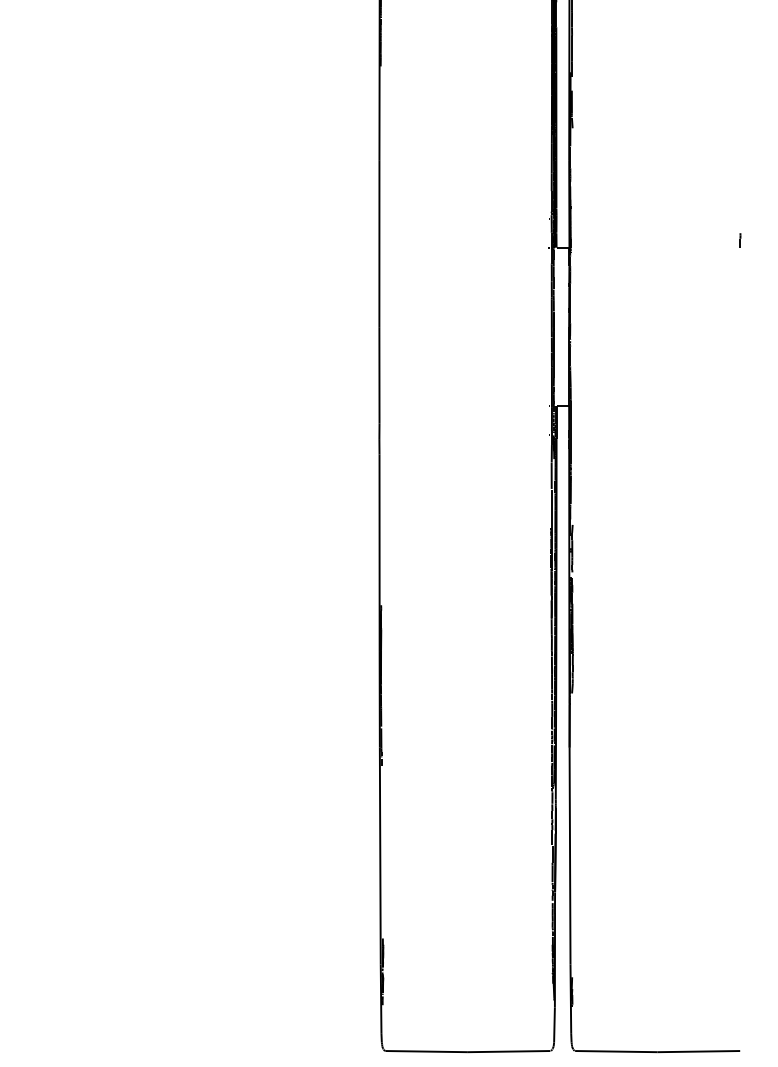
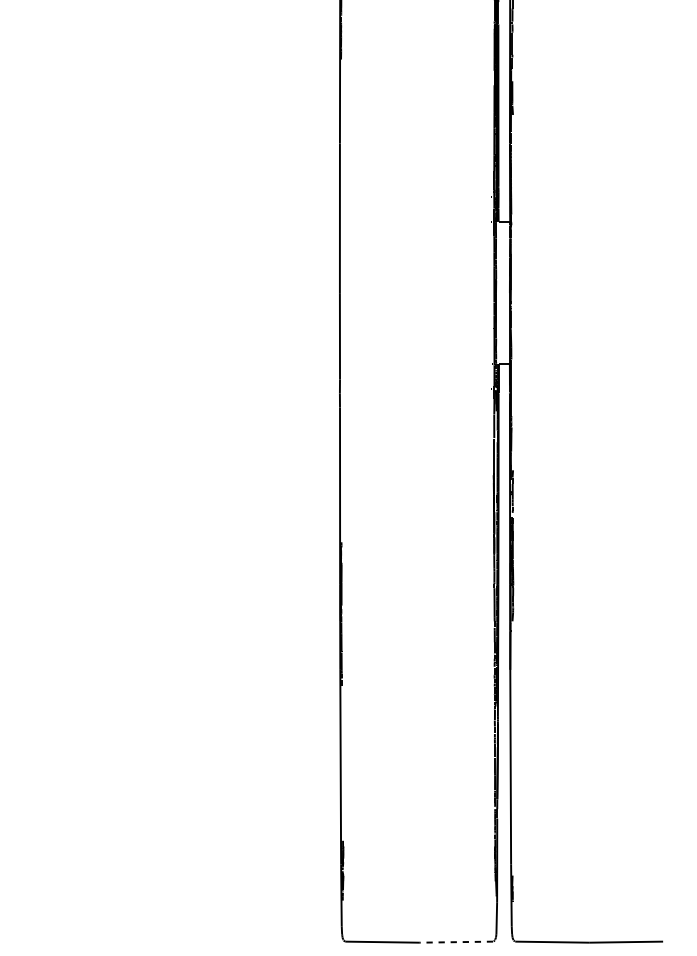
line: (740, 240) -> (663, 215), removed
line: (508, 1051) -> (455, 942), solid -> dashed

